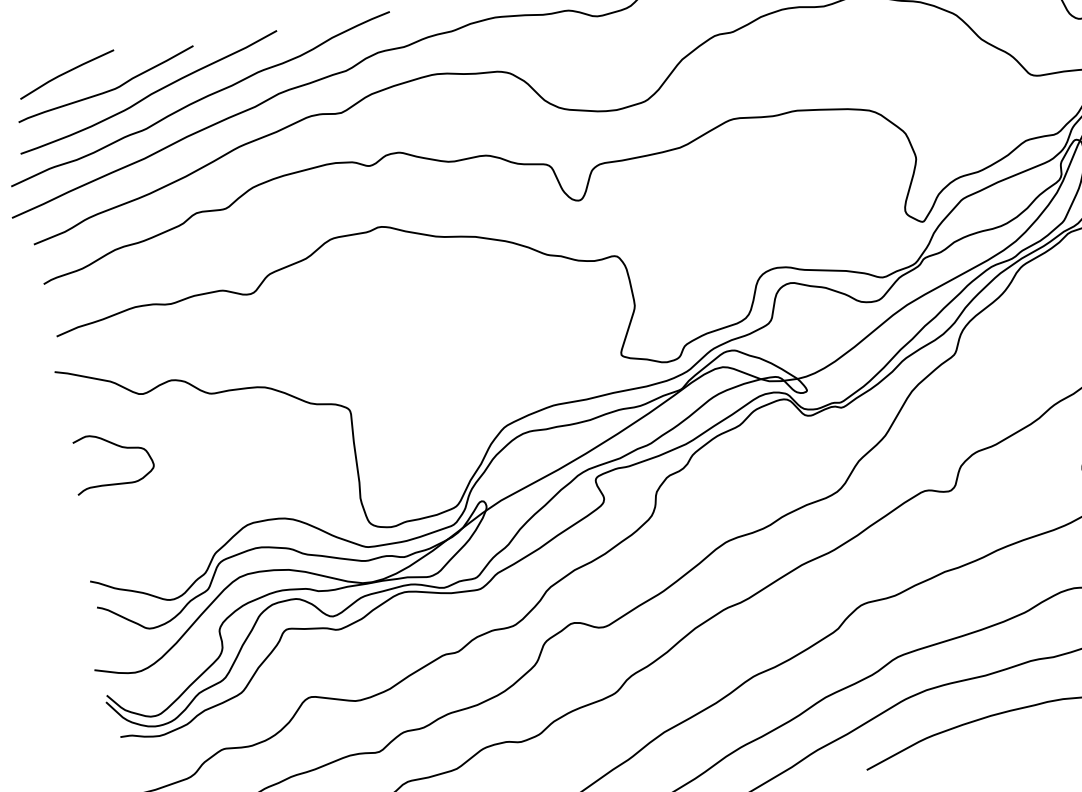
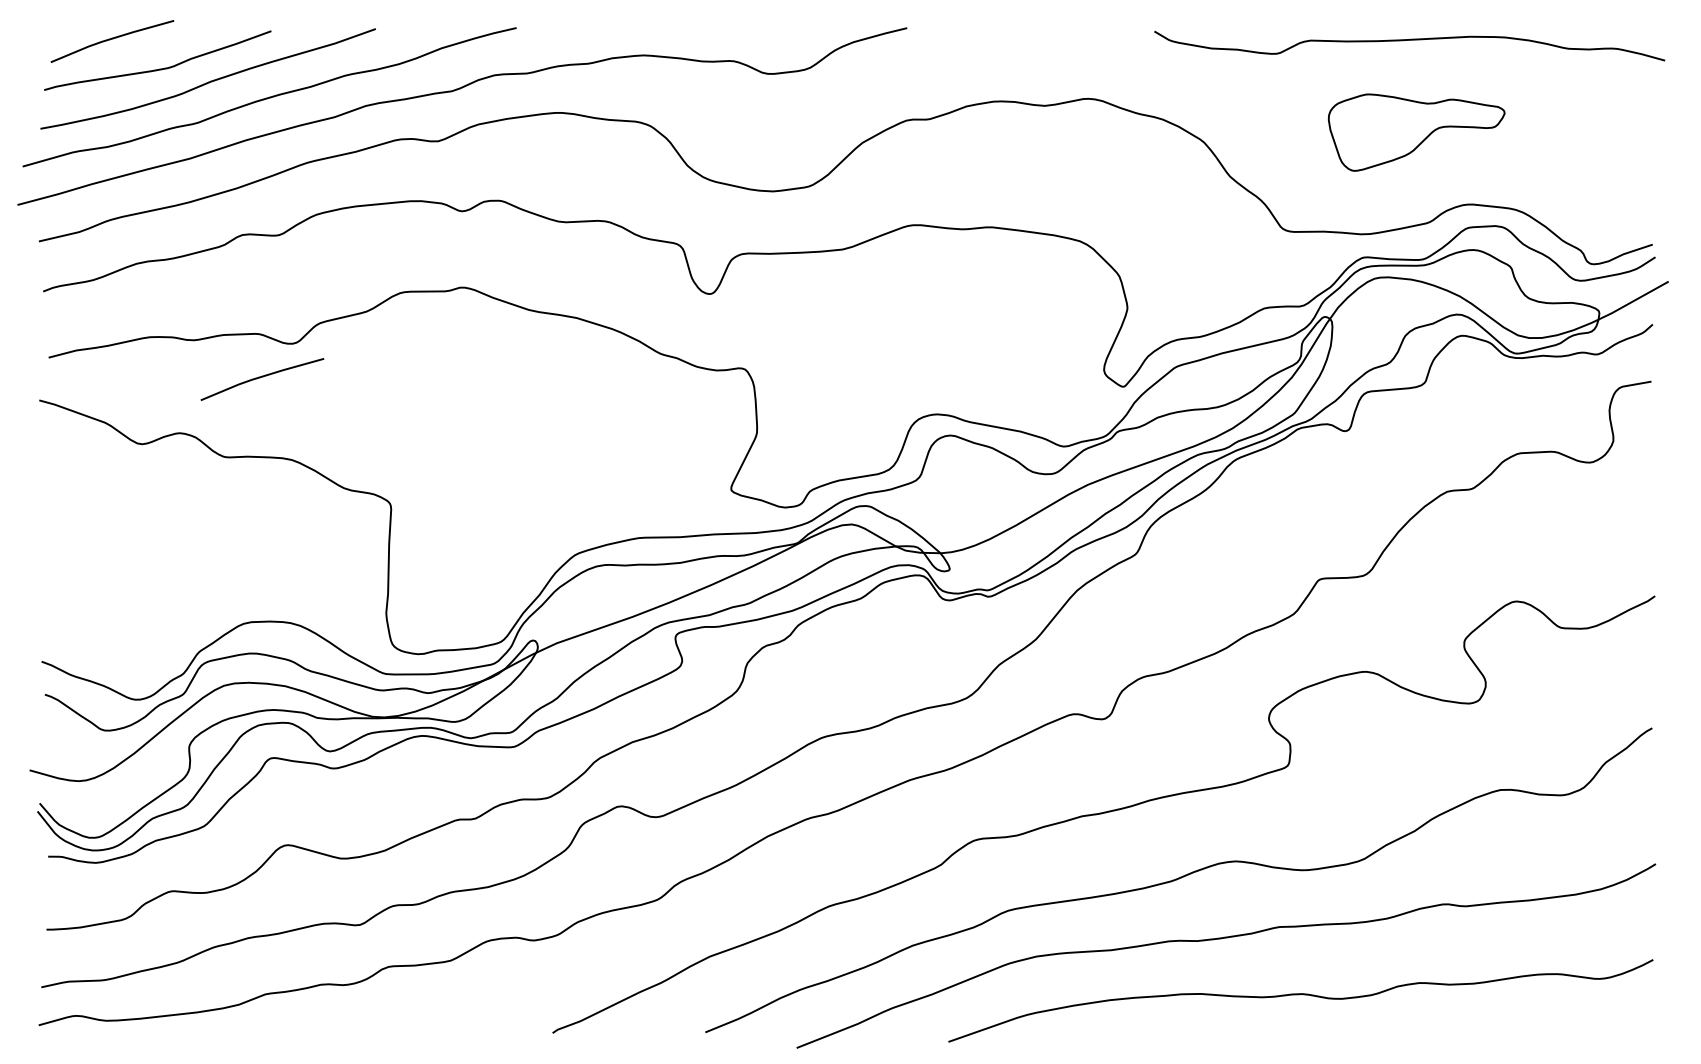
line: (230, 325) -> (262, 377), added
curve: (116, 446) -> (100, 502), removed

